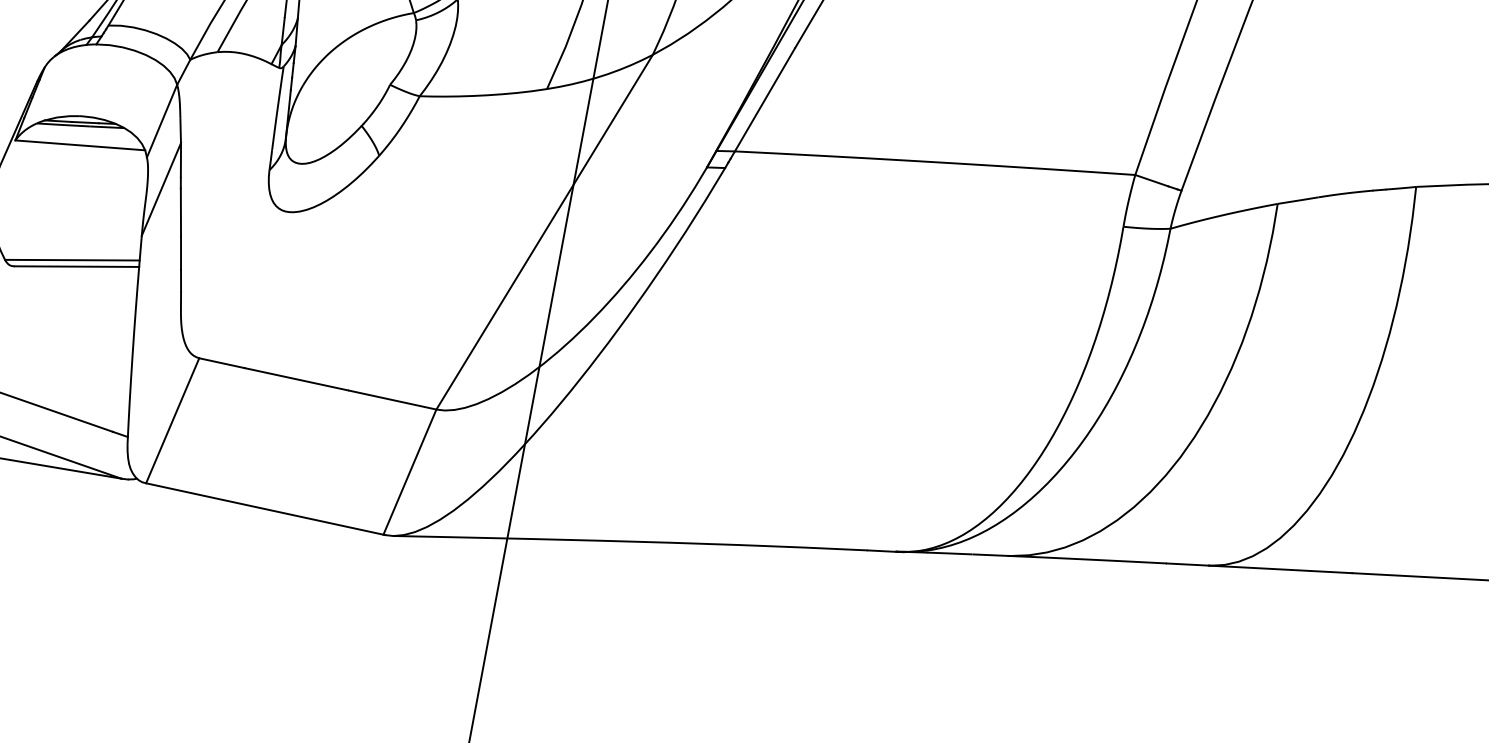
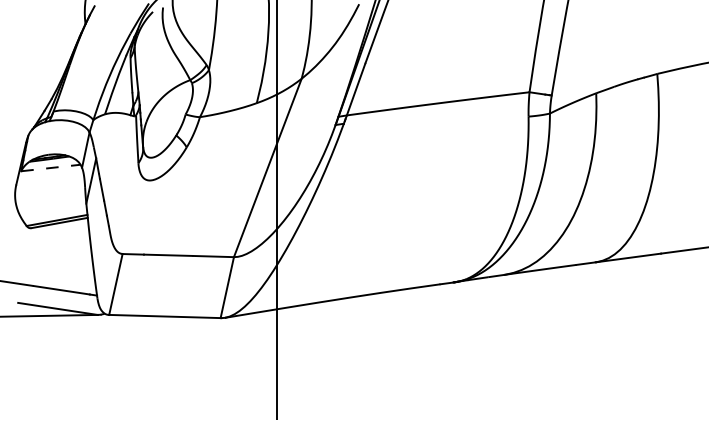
line: (79, 146) -> (50, 168), solid -> dashed

